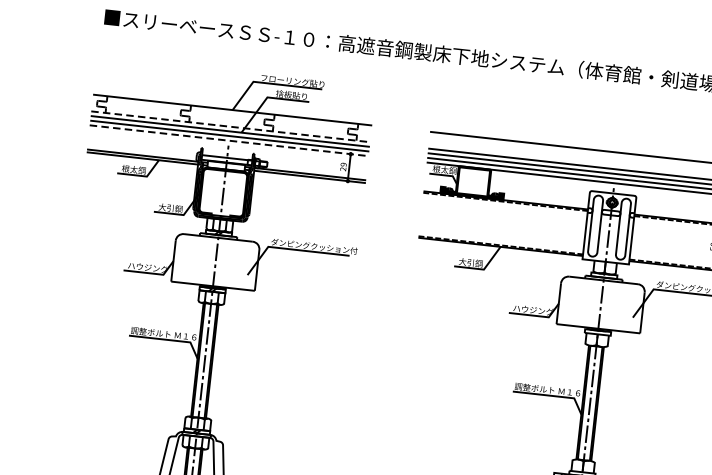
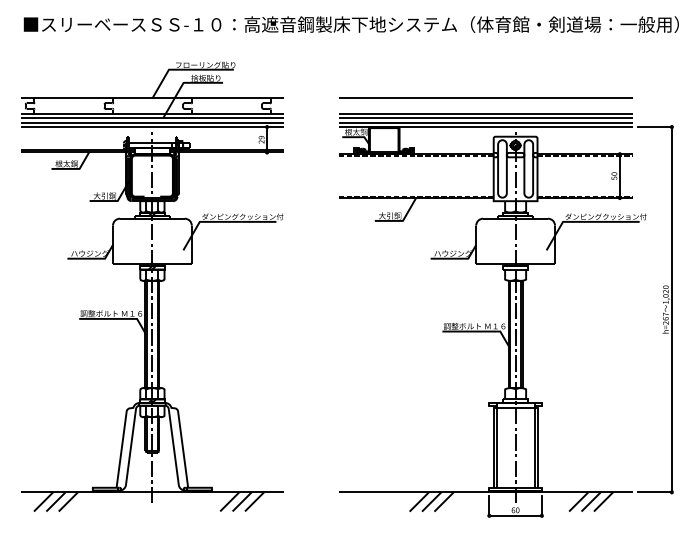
line: (230, 126) -> (152, 113), dashed -> solid
line: (229, 141) -> (152, 127), dashed -> solid

